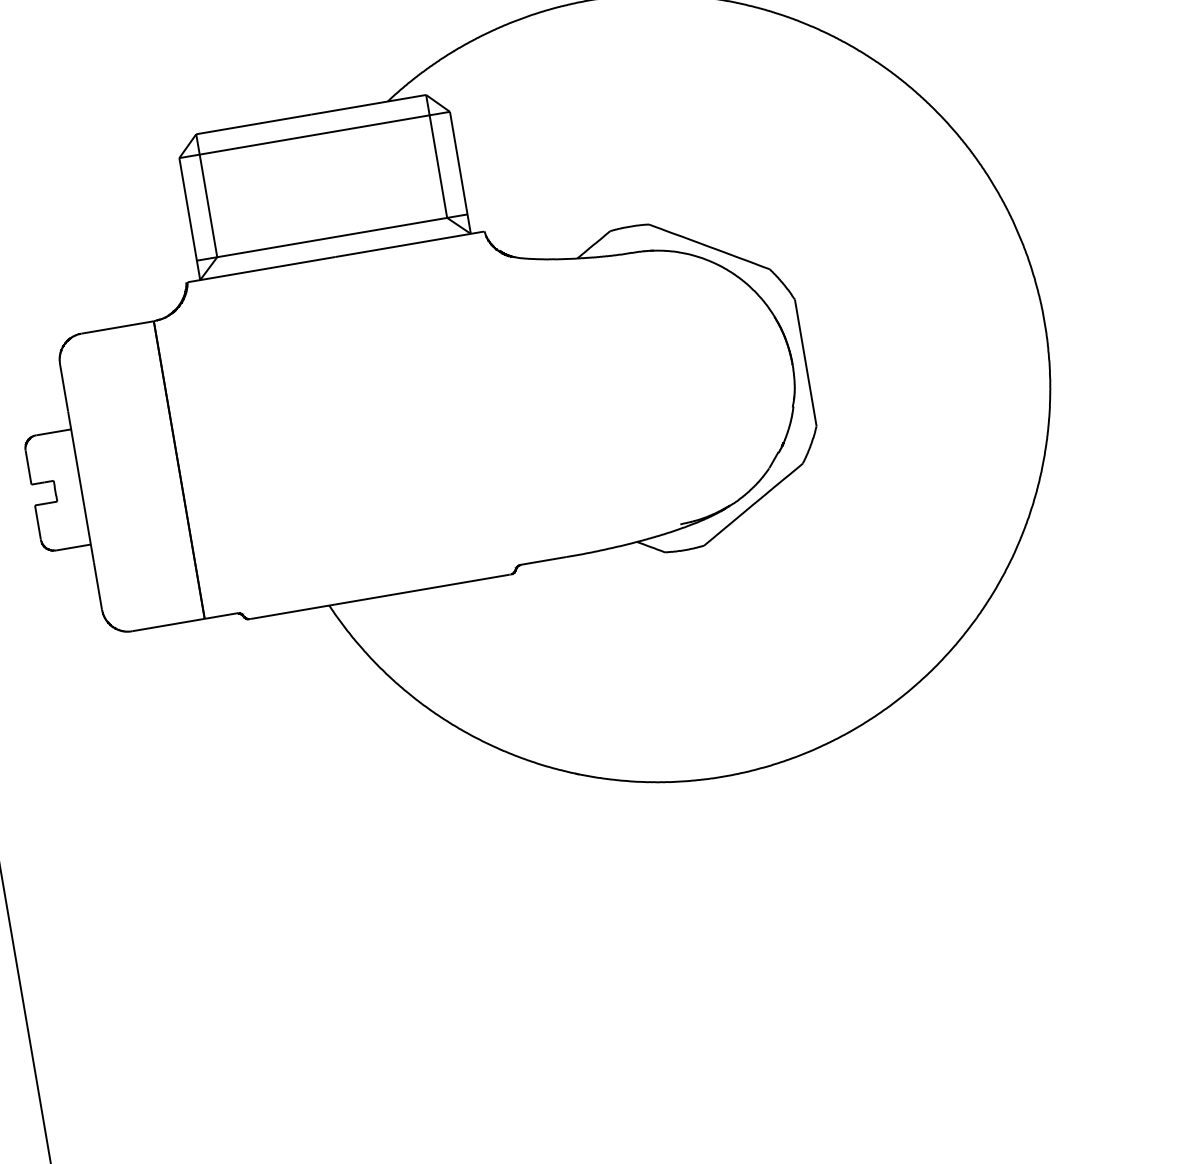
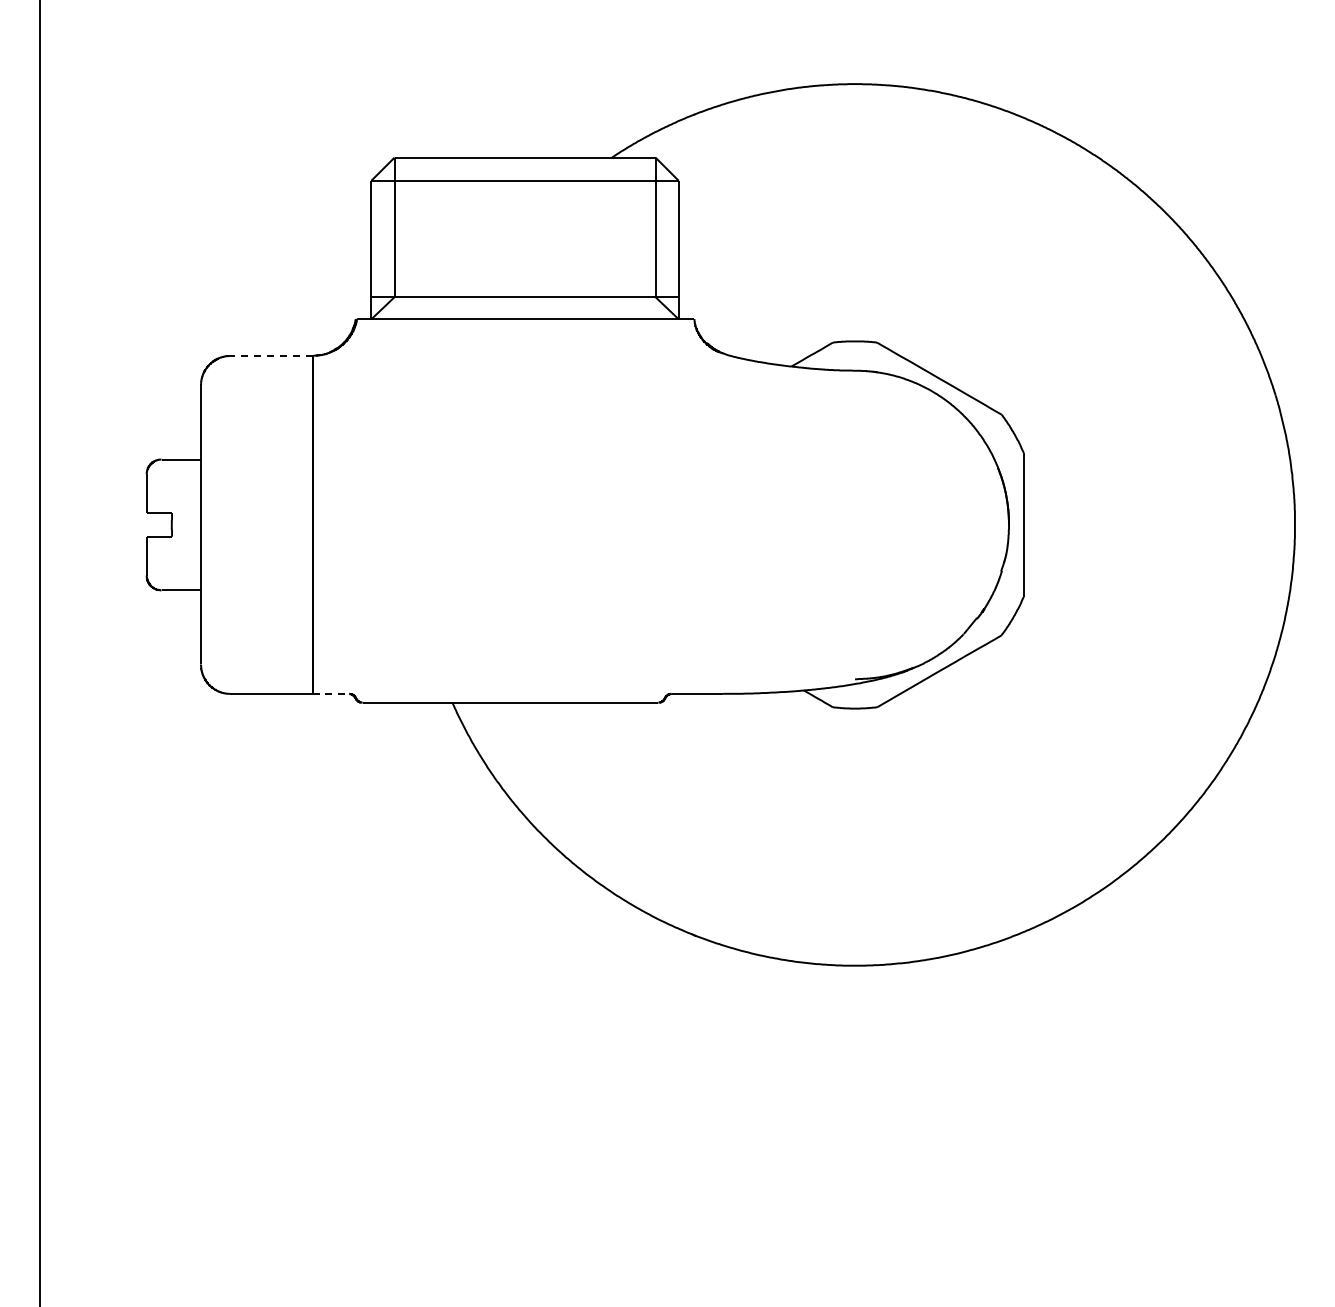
line: (116, 327) -> (270, 355), solid -> dashed
line: (221, 615) -> (331, 693), solid -> dashed

